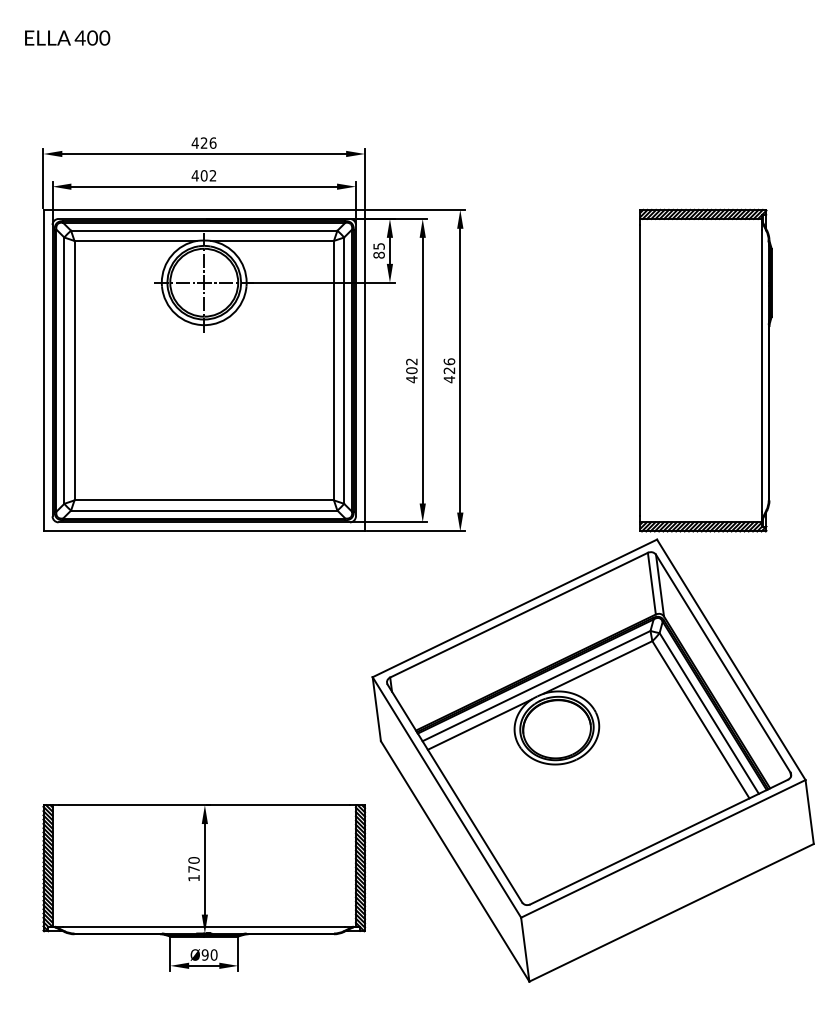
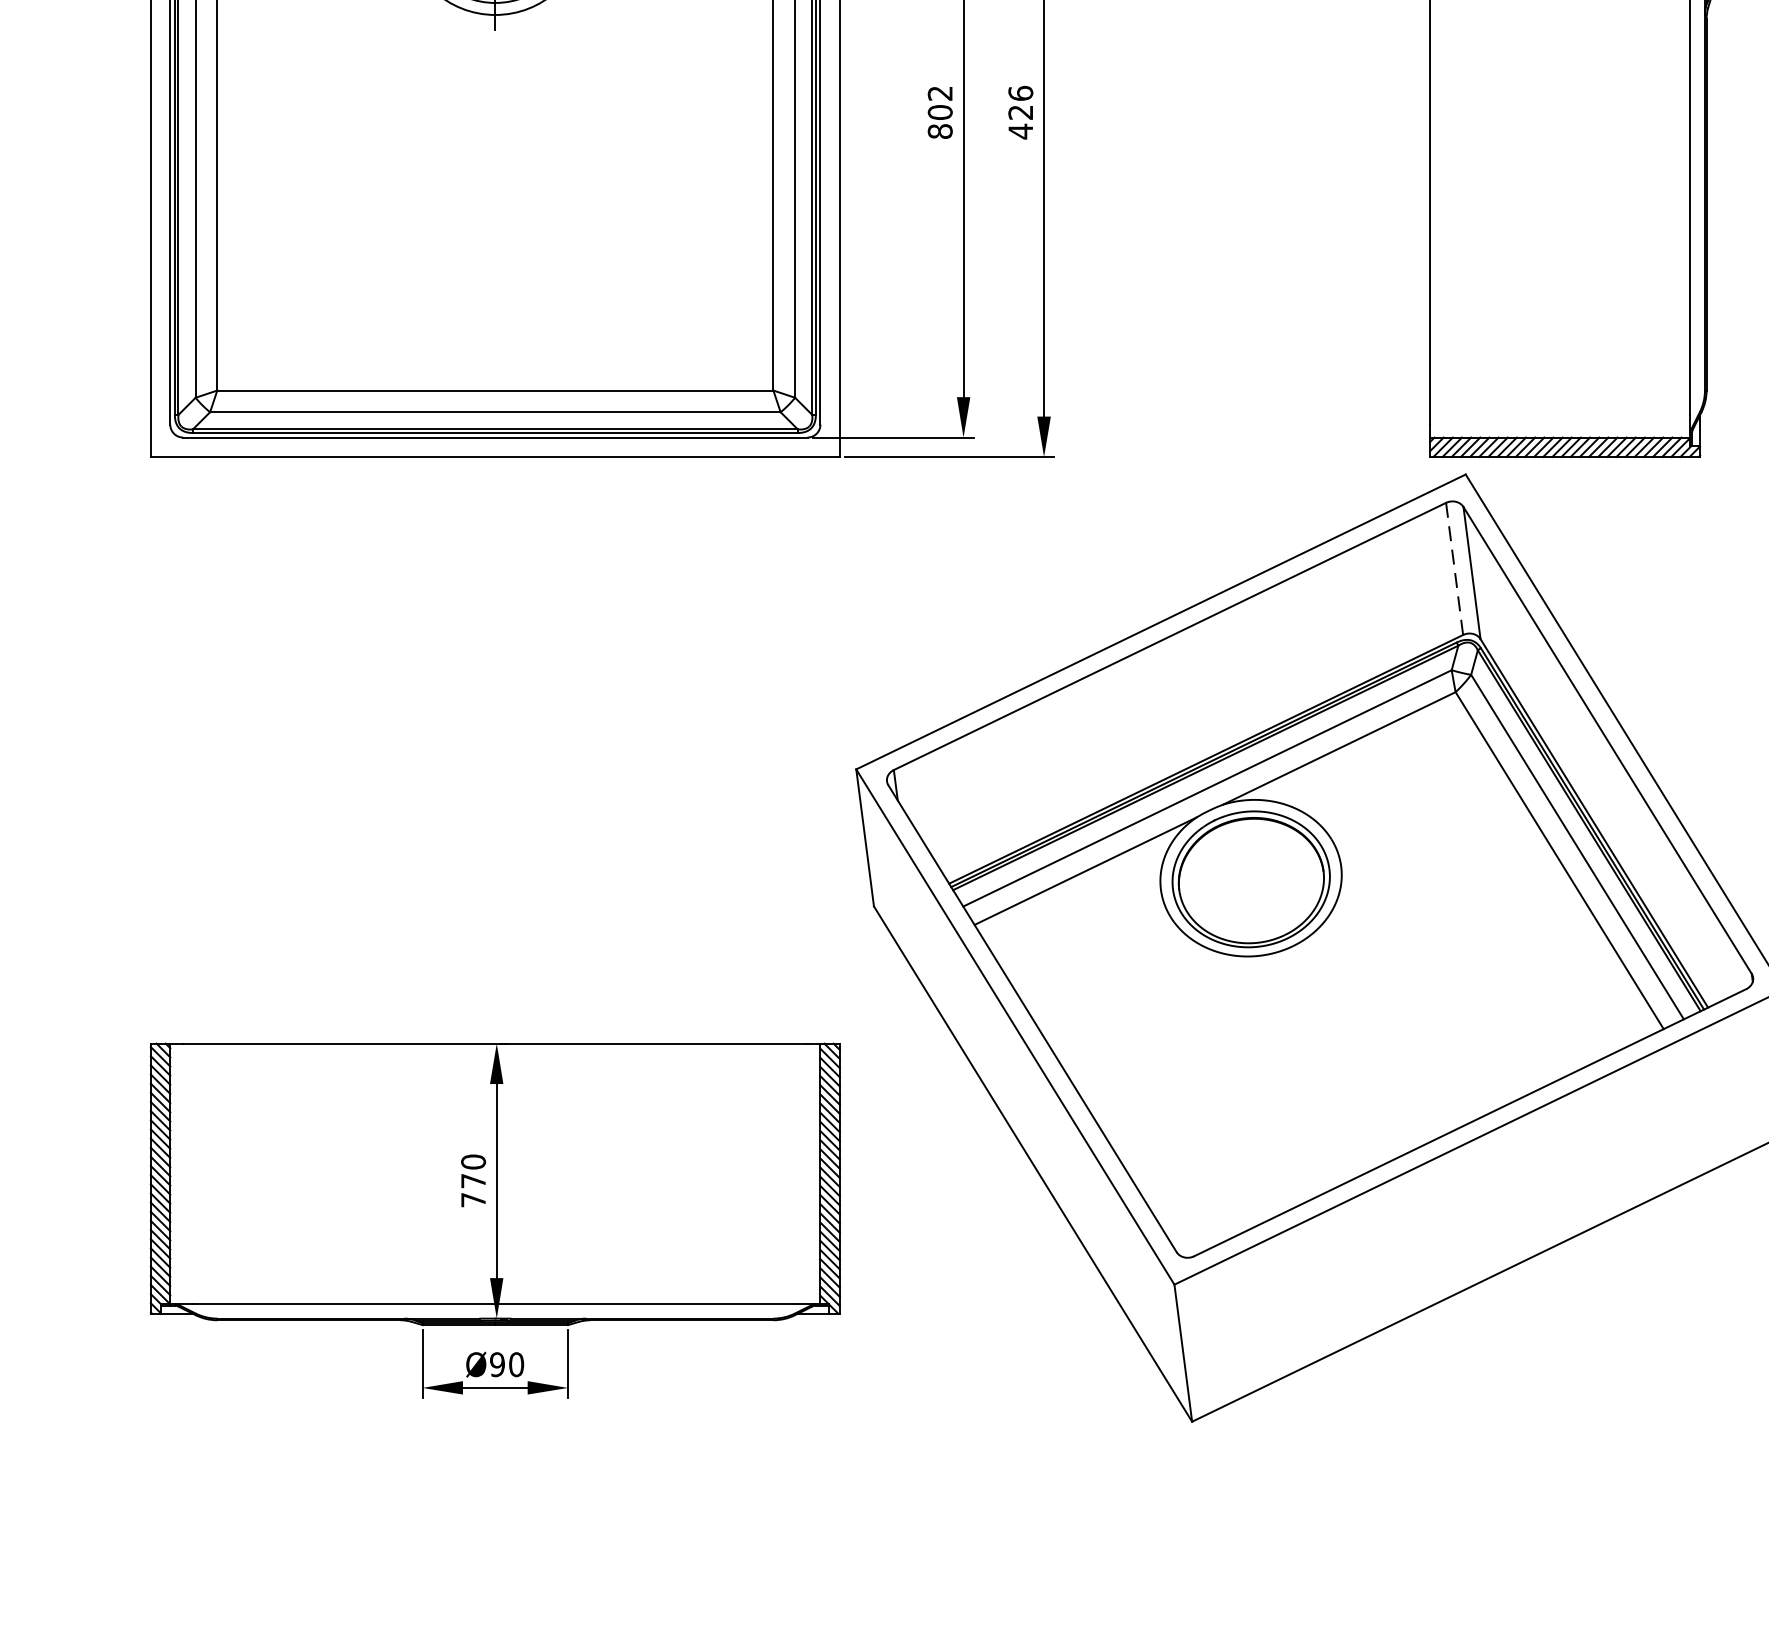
text: (411, 379) -> (939, 131), 402 -> 802
line: (651, 584) -> (1453, 570), solid -> dashed
text: (193, 878) -> (472, 1200), 170 -> 770

